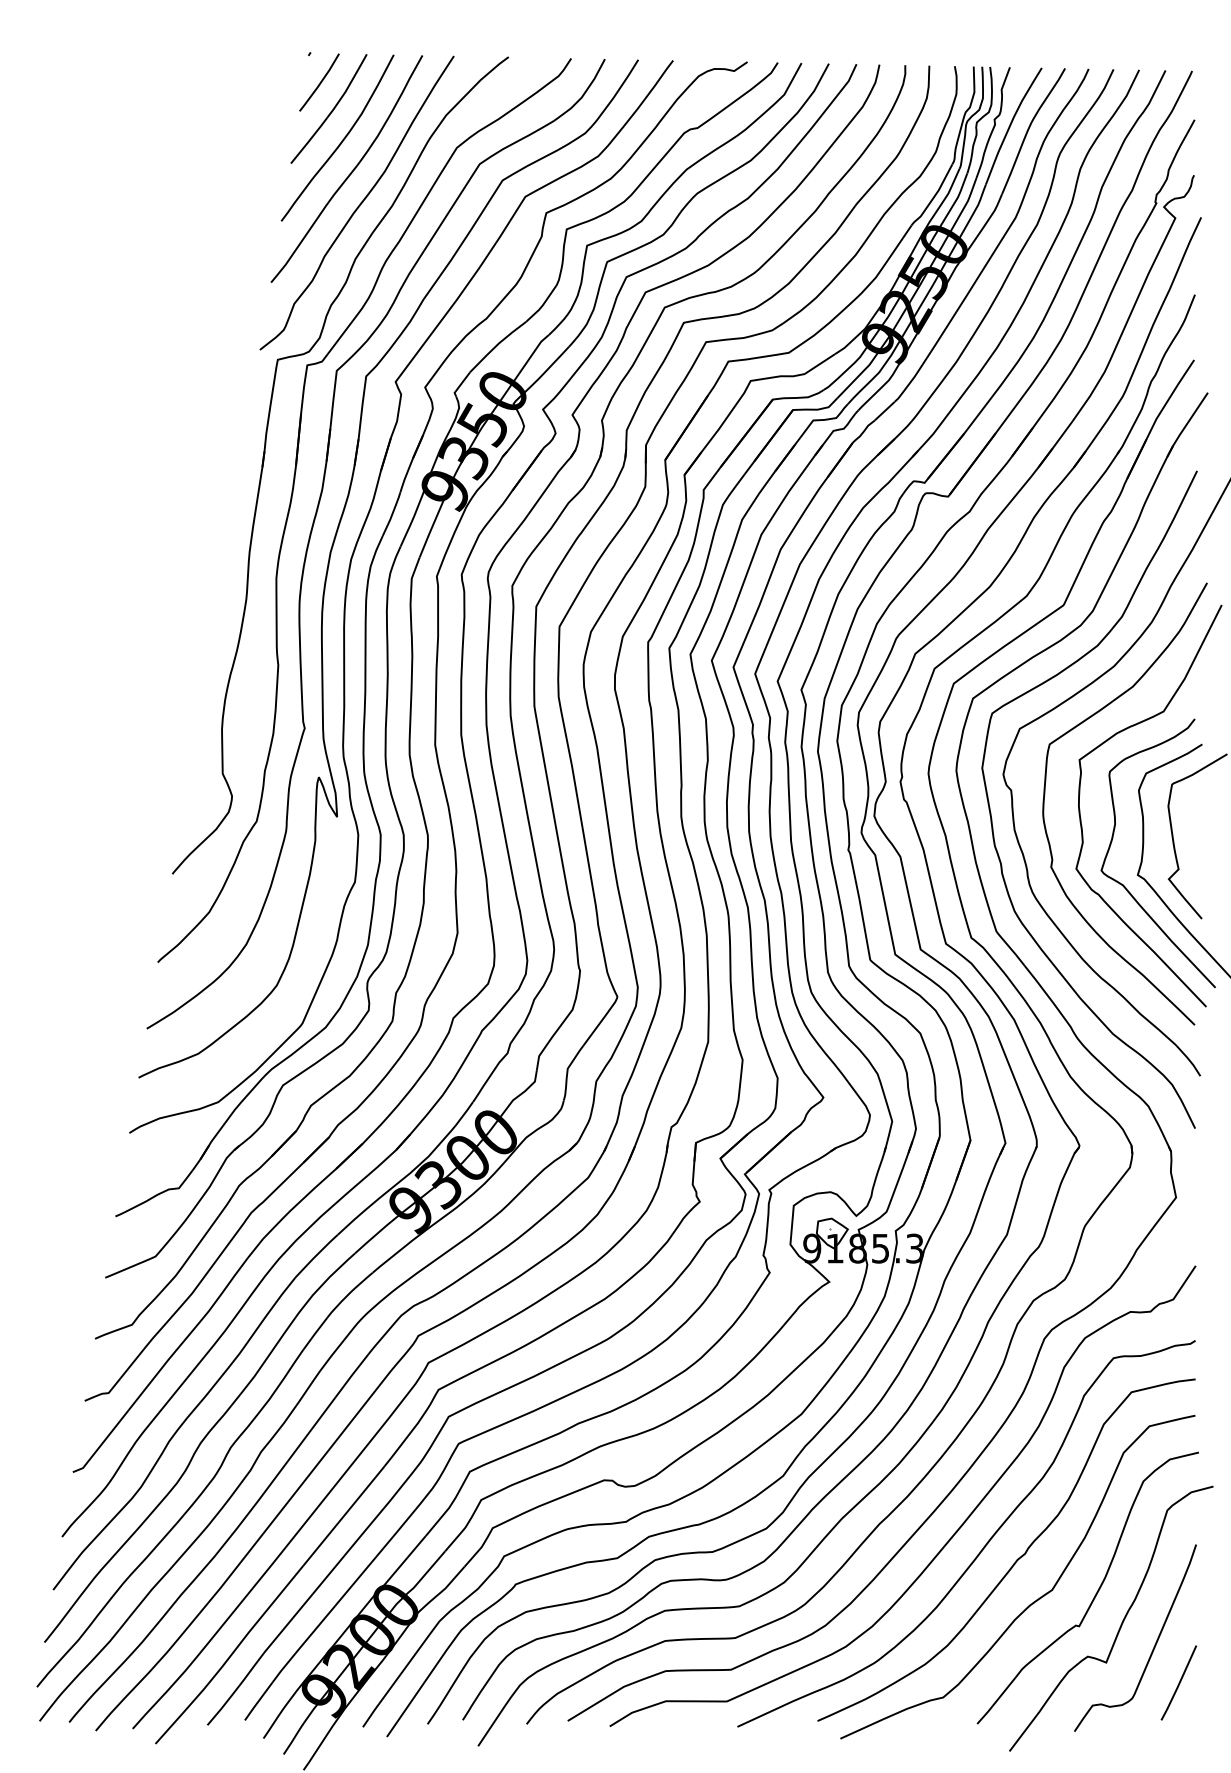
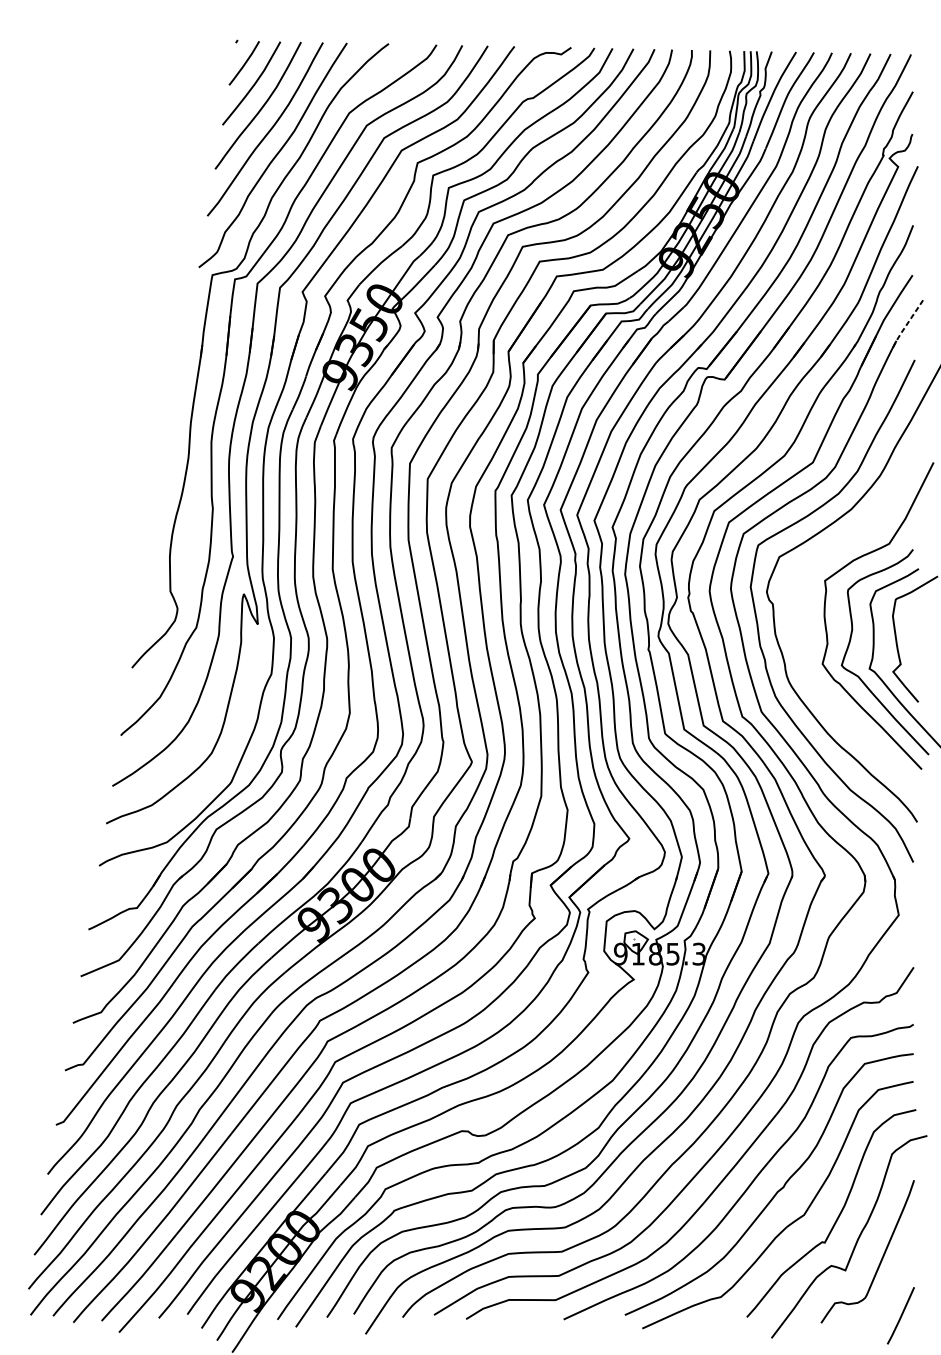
line: (1185, 425) -> (905, 325), solid -> dashed
curve: (1045, 795) -> (799, 607), removed
line: (1178, 1682) -> (900, 1315), moved

